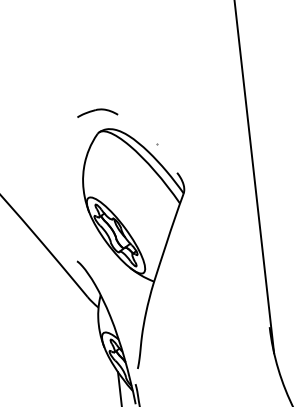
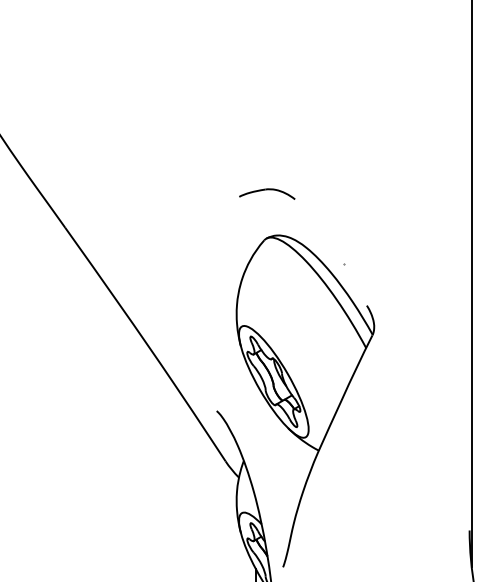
part: (97, 112) -> (267, 193), moved

